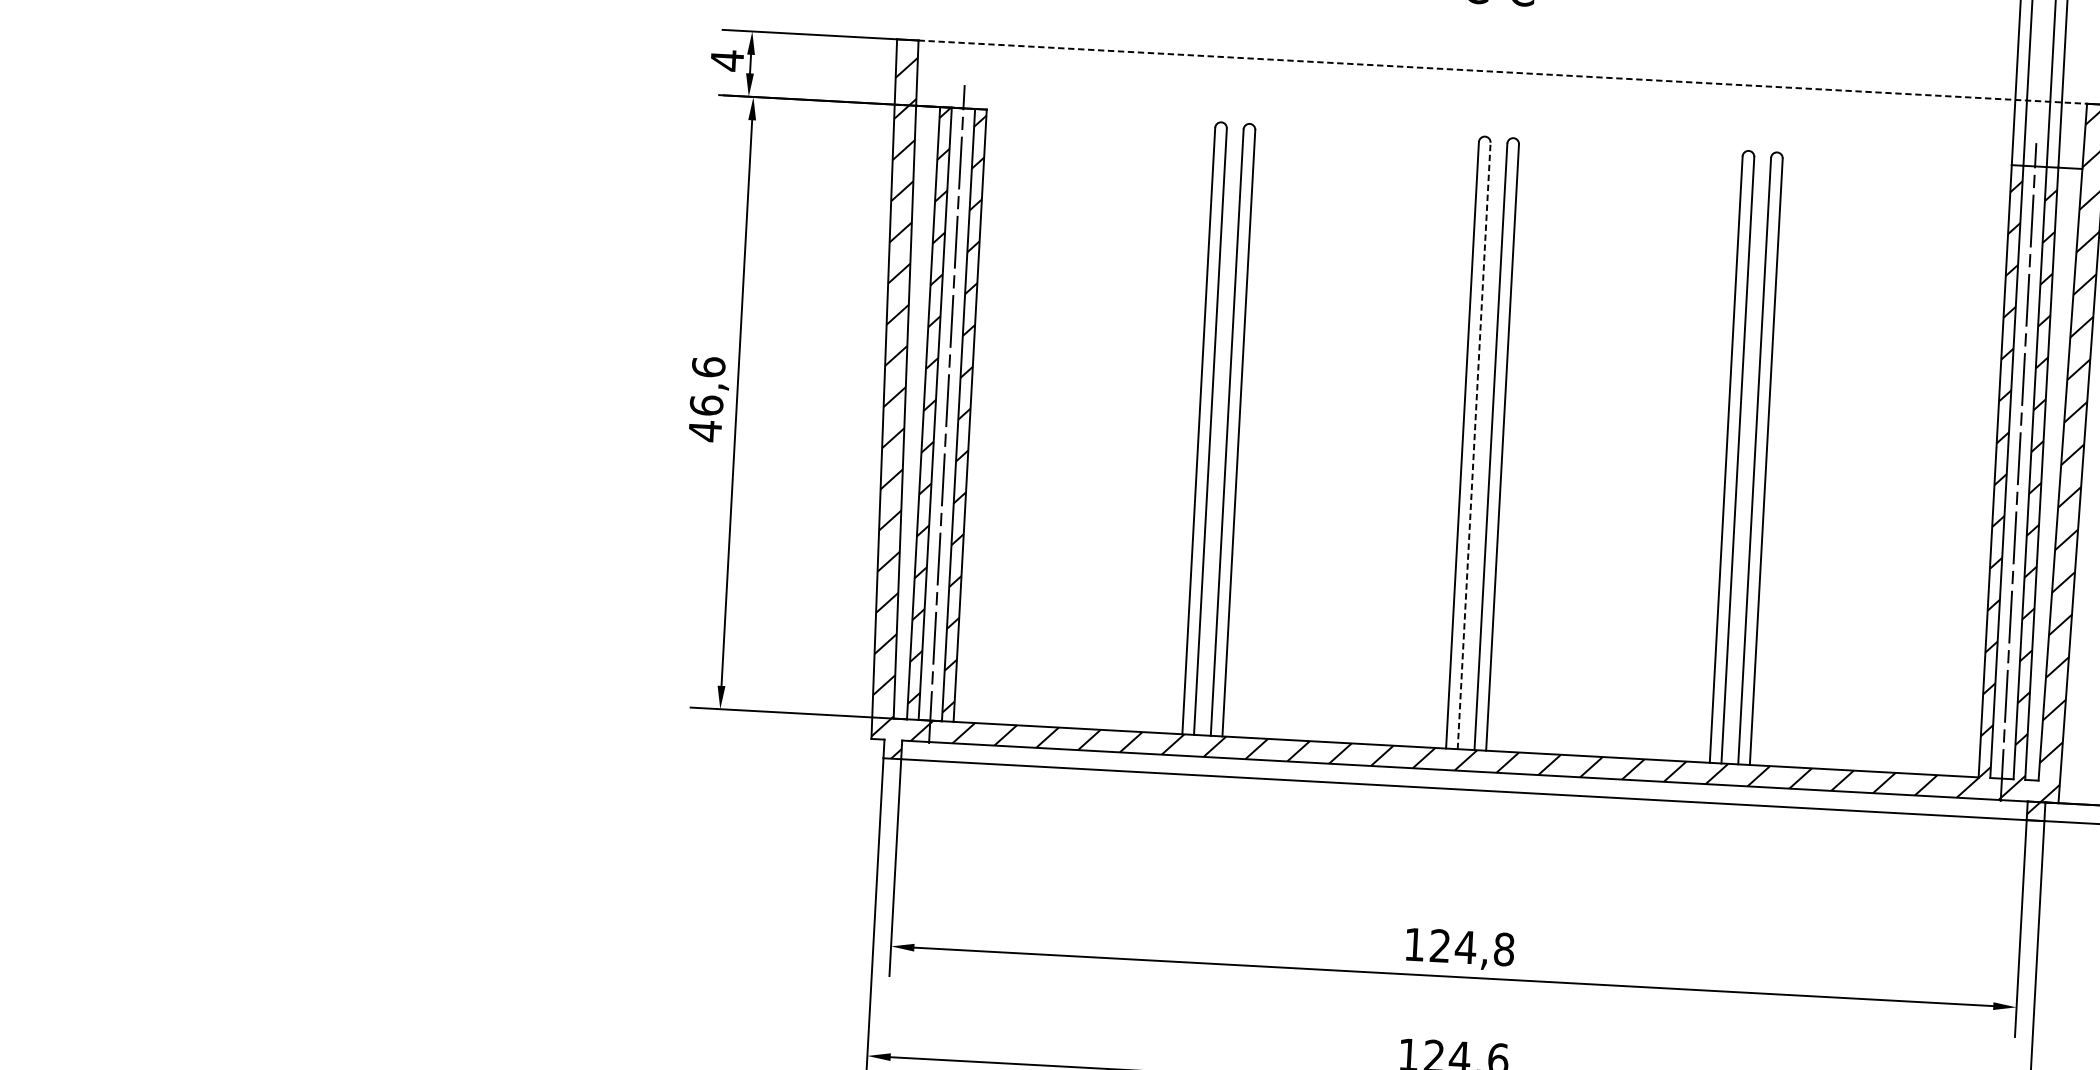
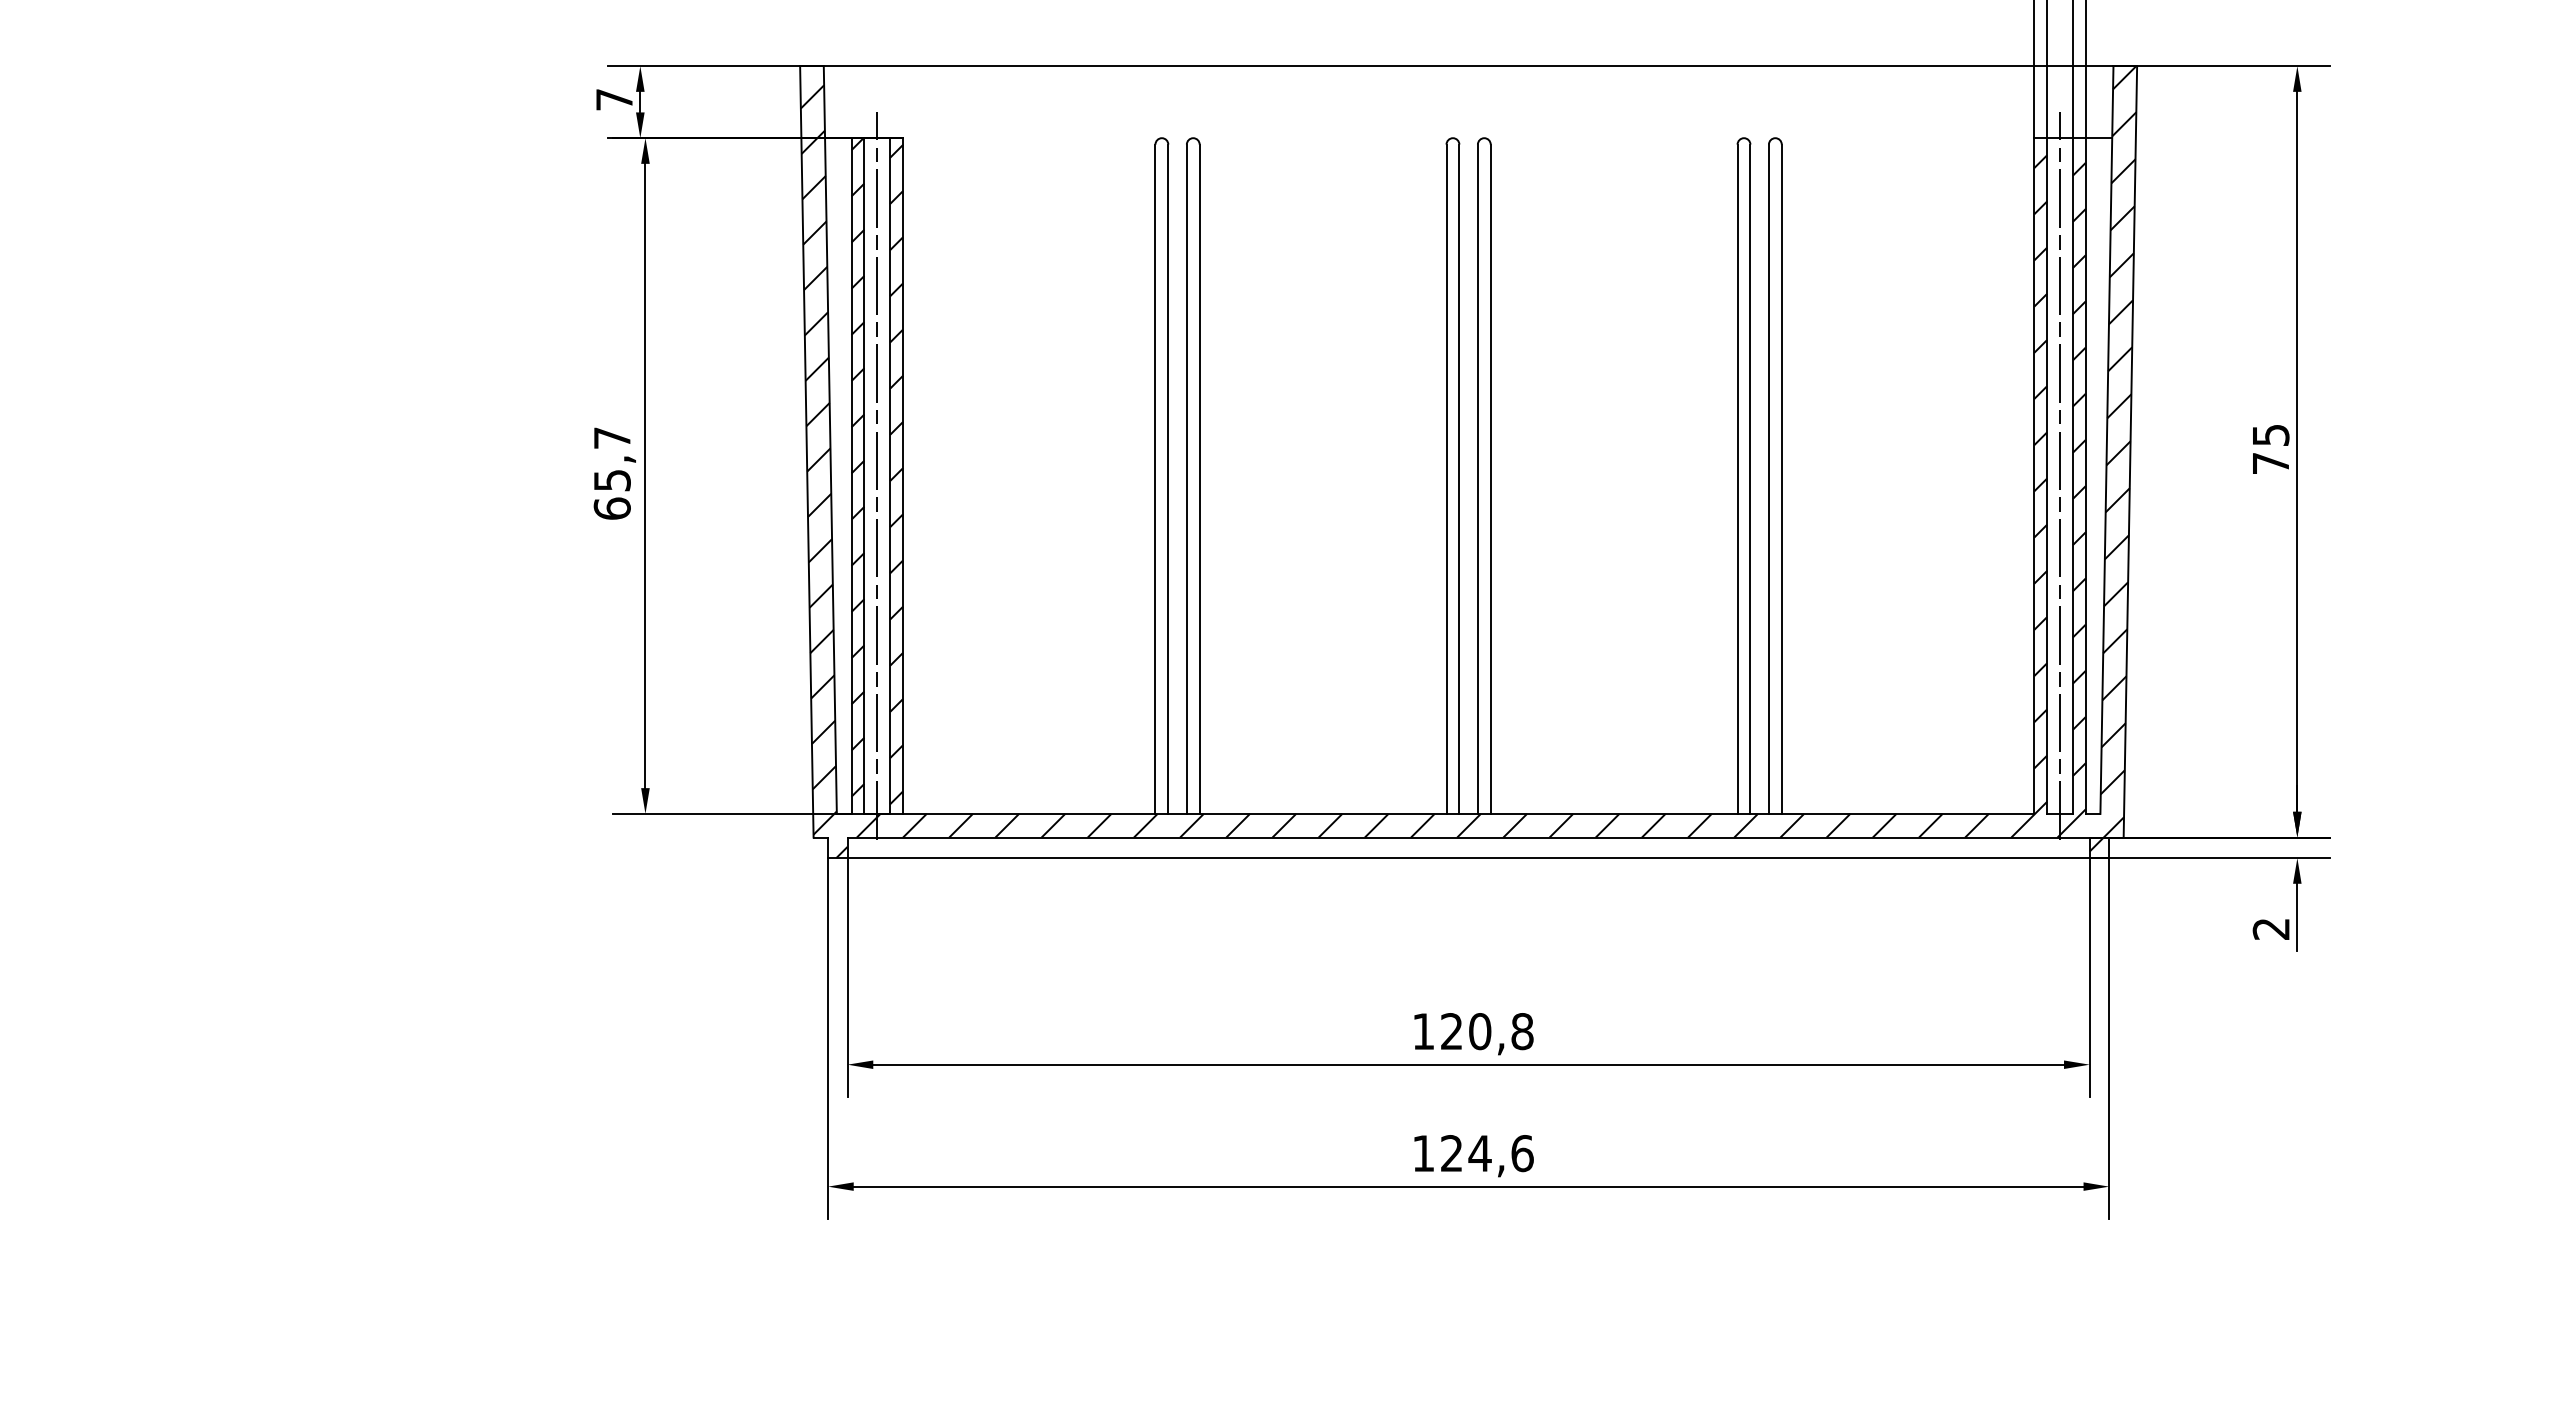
text: (727, 60) -> (614, 99), 4 -> 7
line: (1502, 72) -> (1468, 66), dashed -> solid
text: (706, 399) -> (611, 473), 46,6 -> 65,7
line: (1474, 446) -> (1459, 479), dashed -> solid
text: (1465, 947) -> (1479, 1031), 124,8 -> 120,8

